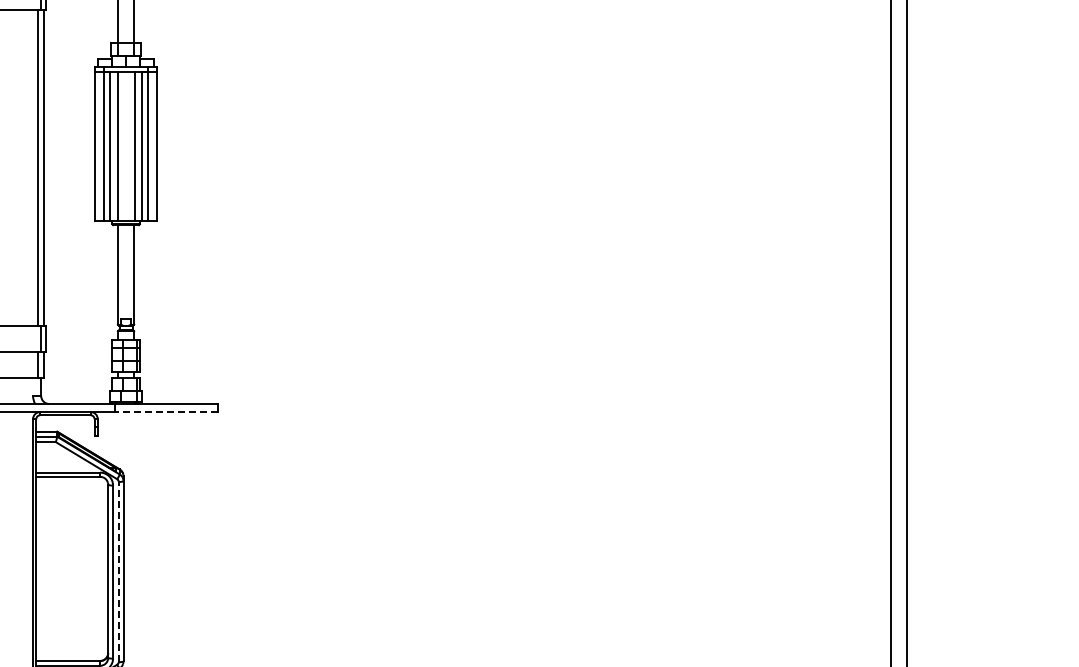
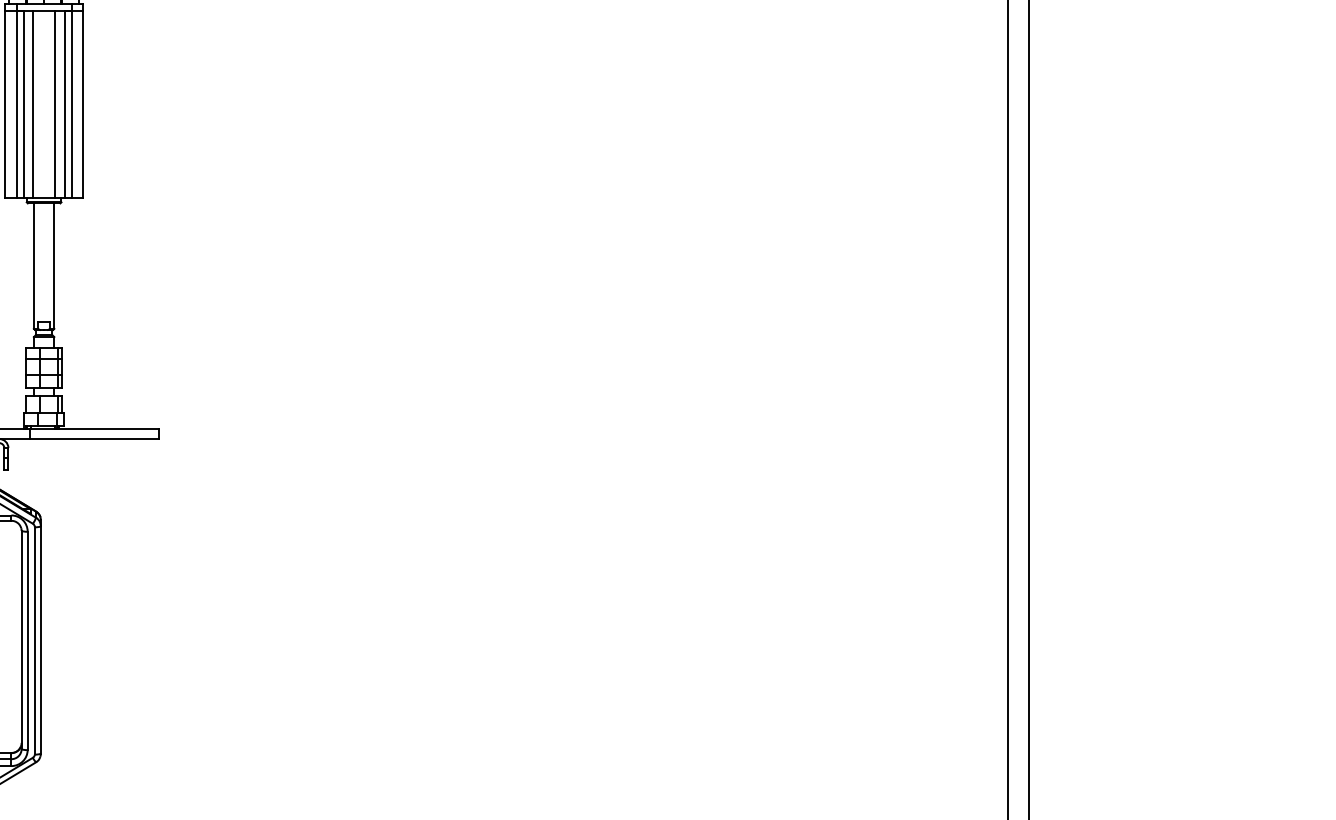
line: (165, 412) -> (93, 439), dashed -> solid
line: (118, 571) -> (34, 640), dashed -> solid

